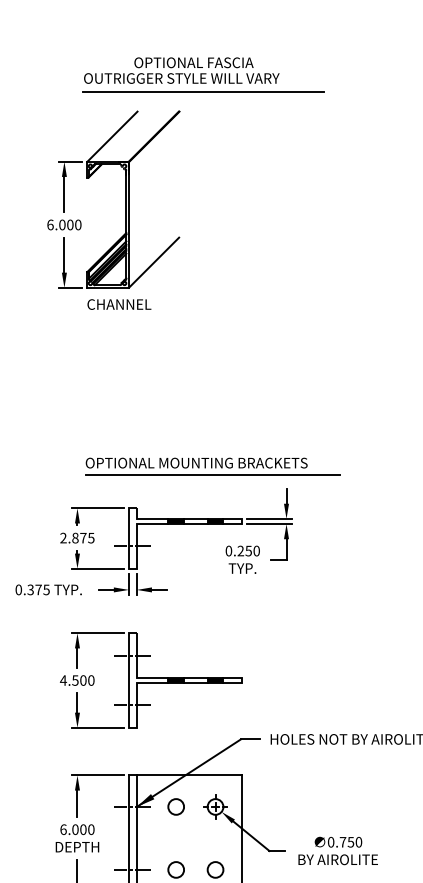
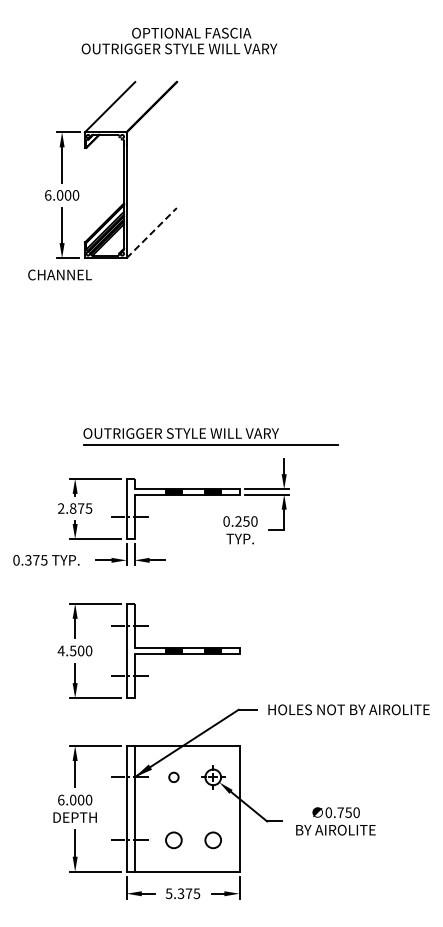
line: (202, 92) -> (200, 62), removed
line: (154, 262) -> (152, 232), solid -> dashed
text: (118, 304) -> (59, 274), moved
text: (201, 463) -> (199, 433), OPTIONAL MOUNTING BRACKETS -> OUTRIGGER STYLE WILL VARY
circle: (175, 807) -> (173, 777), size x0.6

